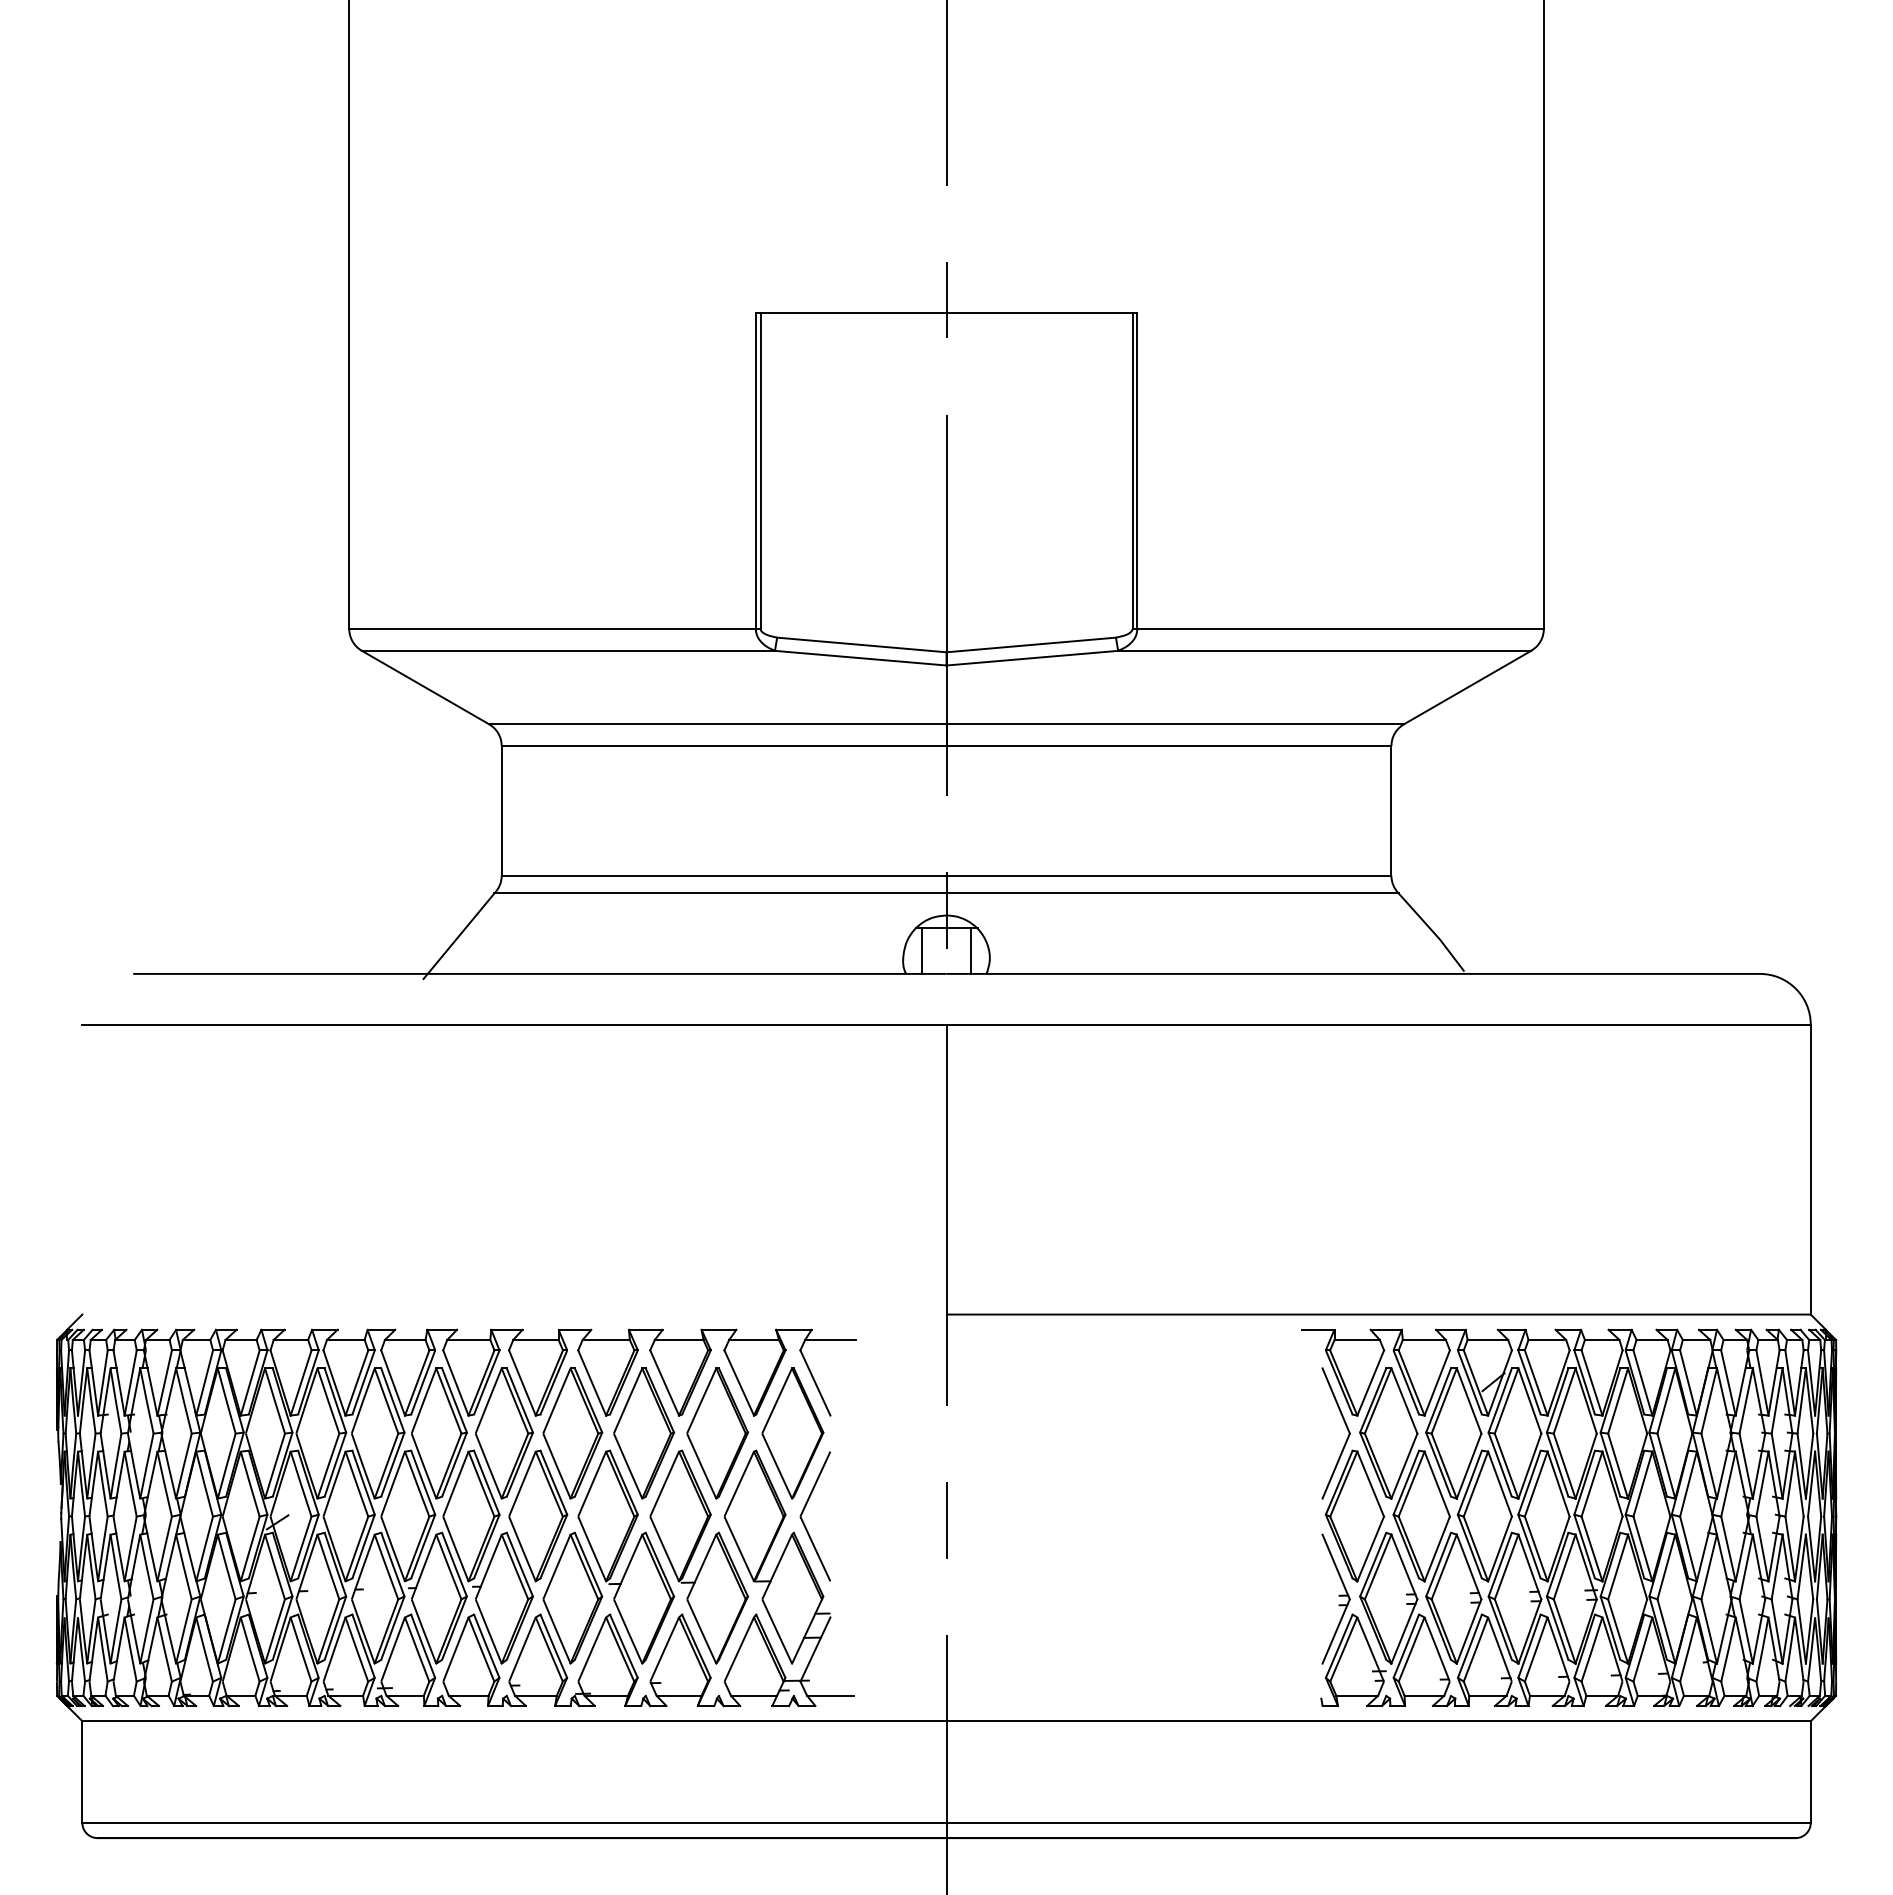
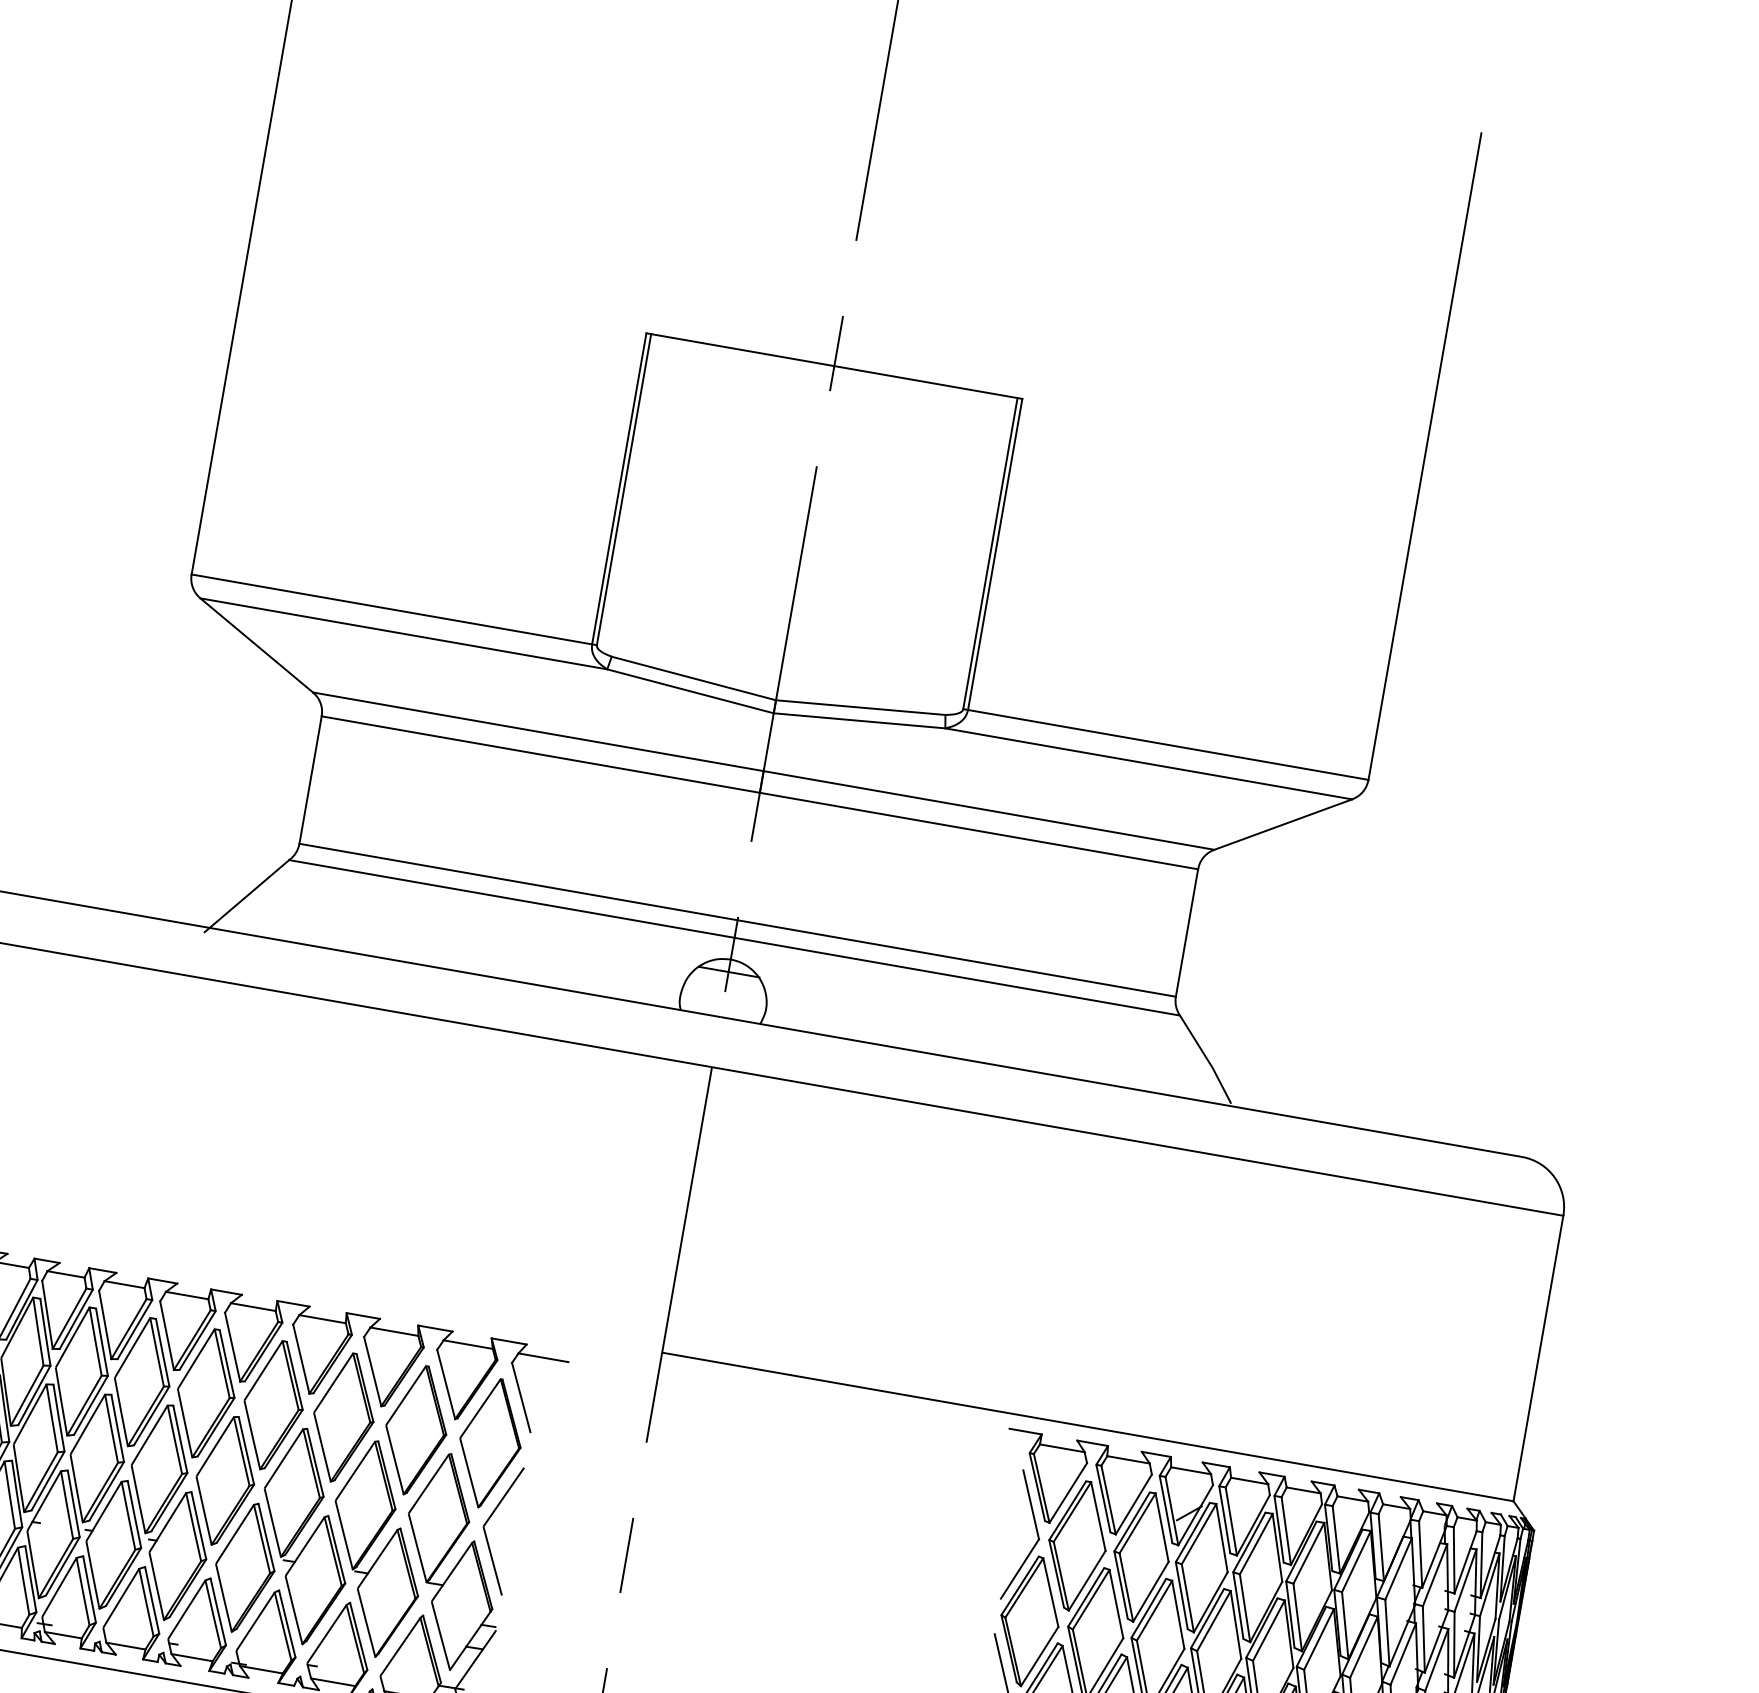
line: (922, 950) -> (701, 989), removed
line: (970, 950) -> (748, 998), removed

